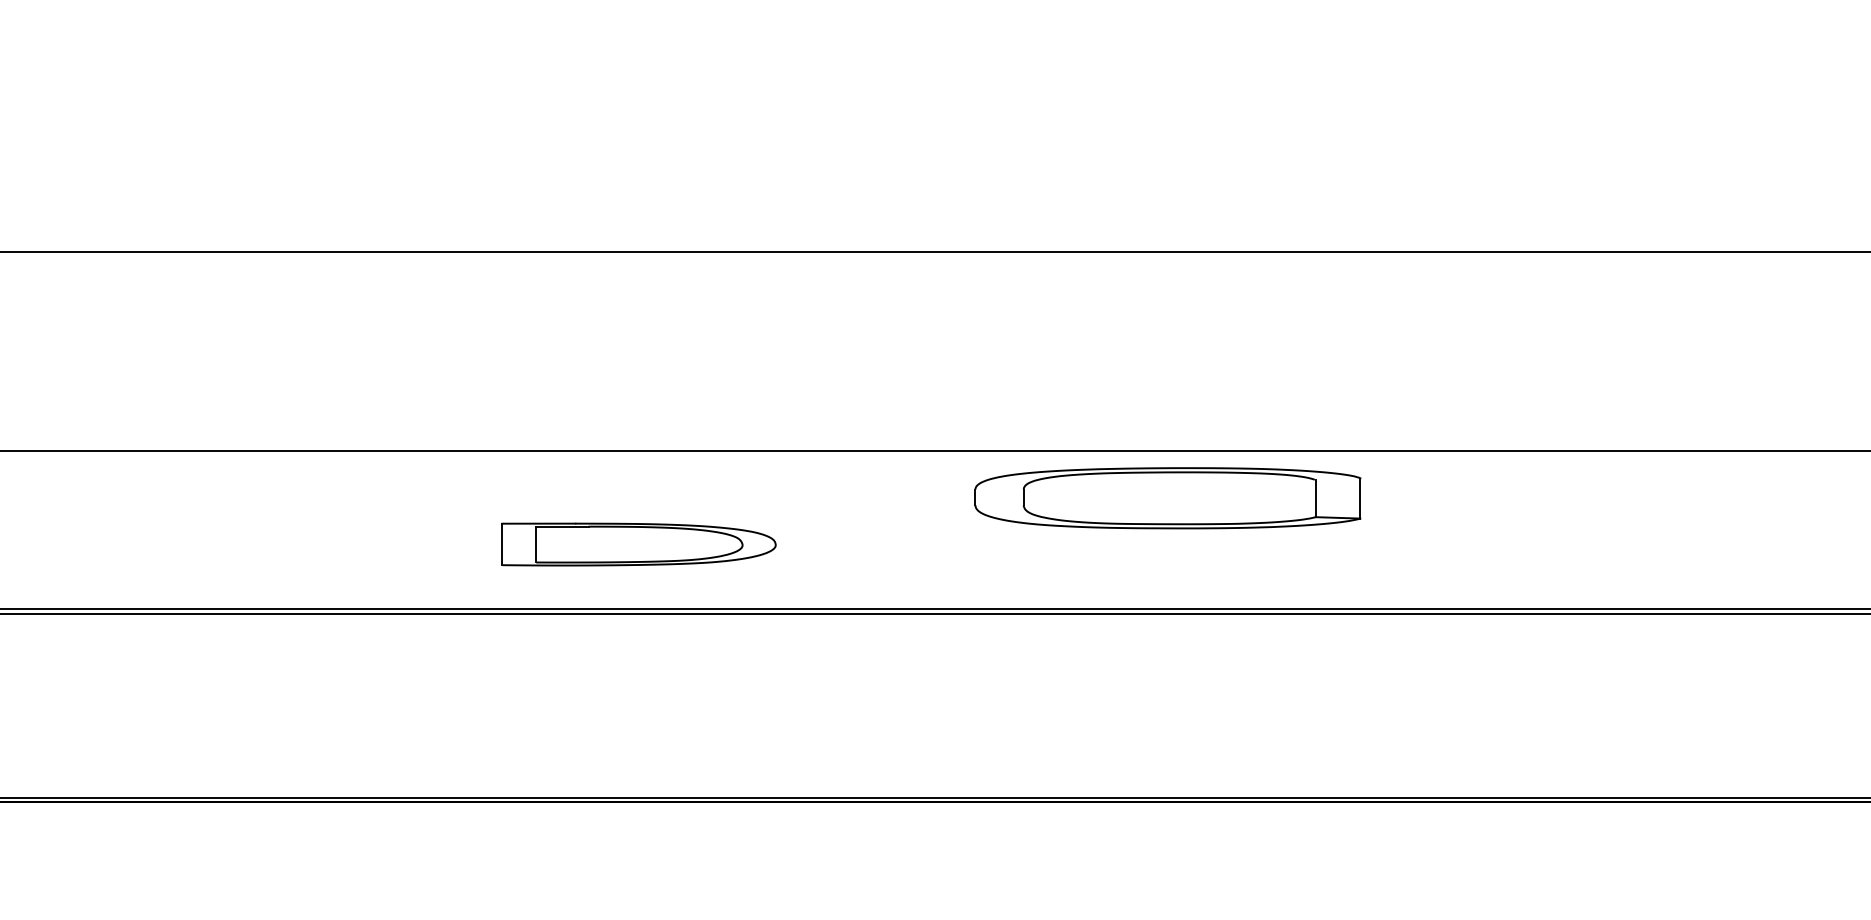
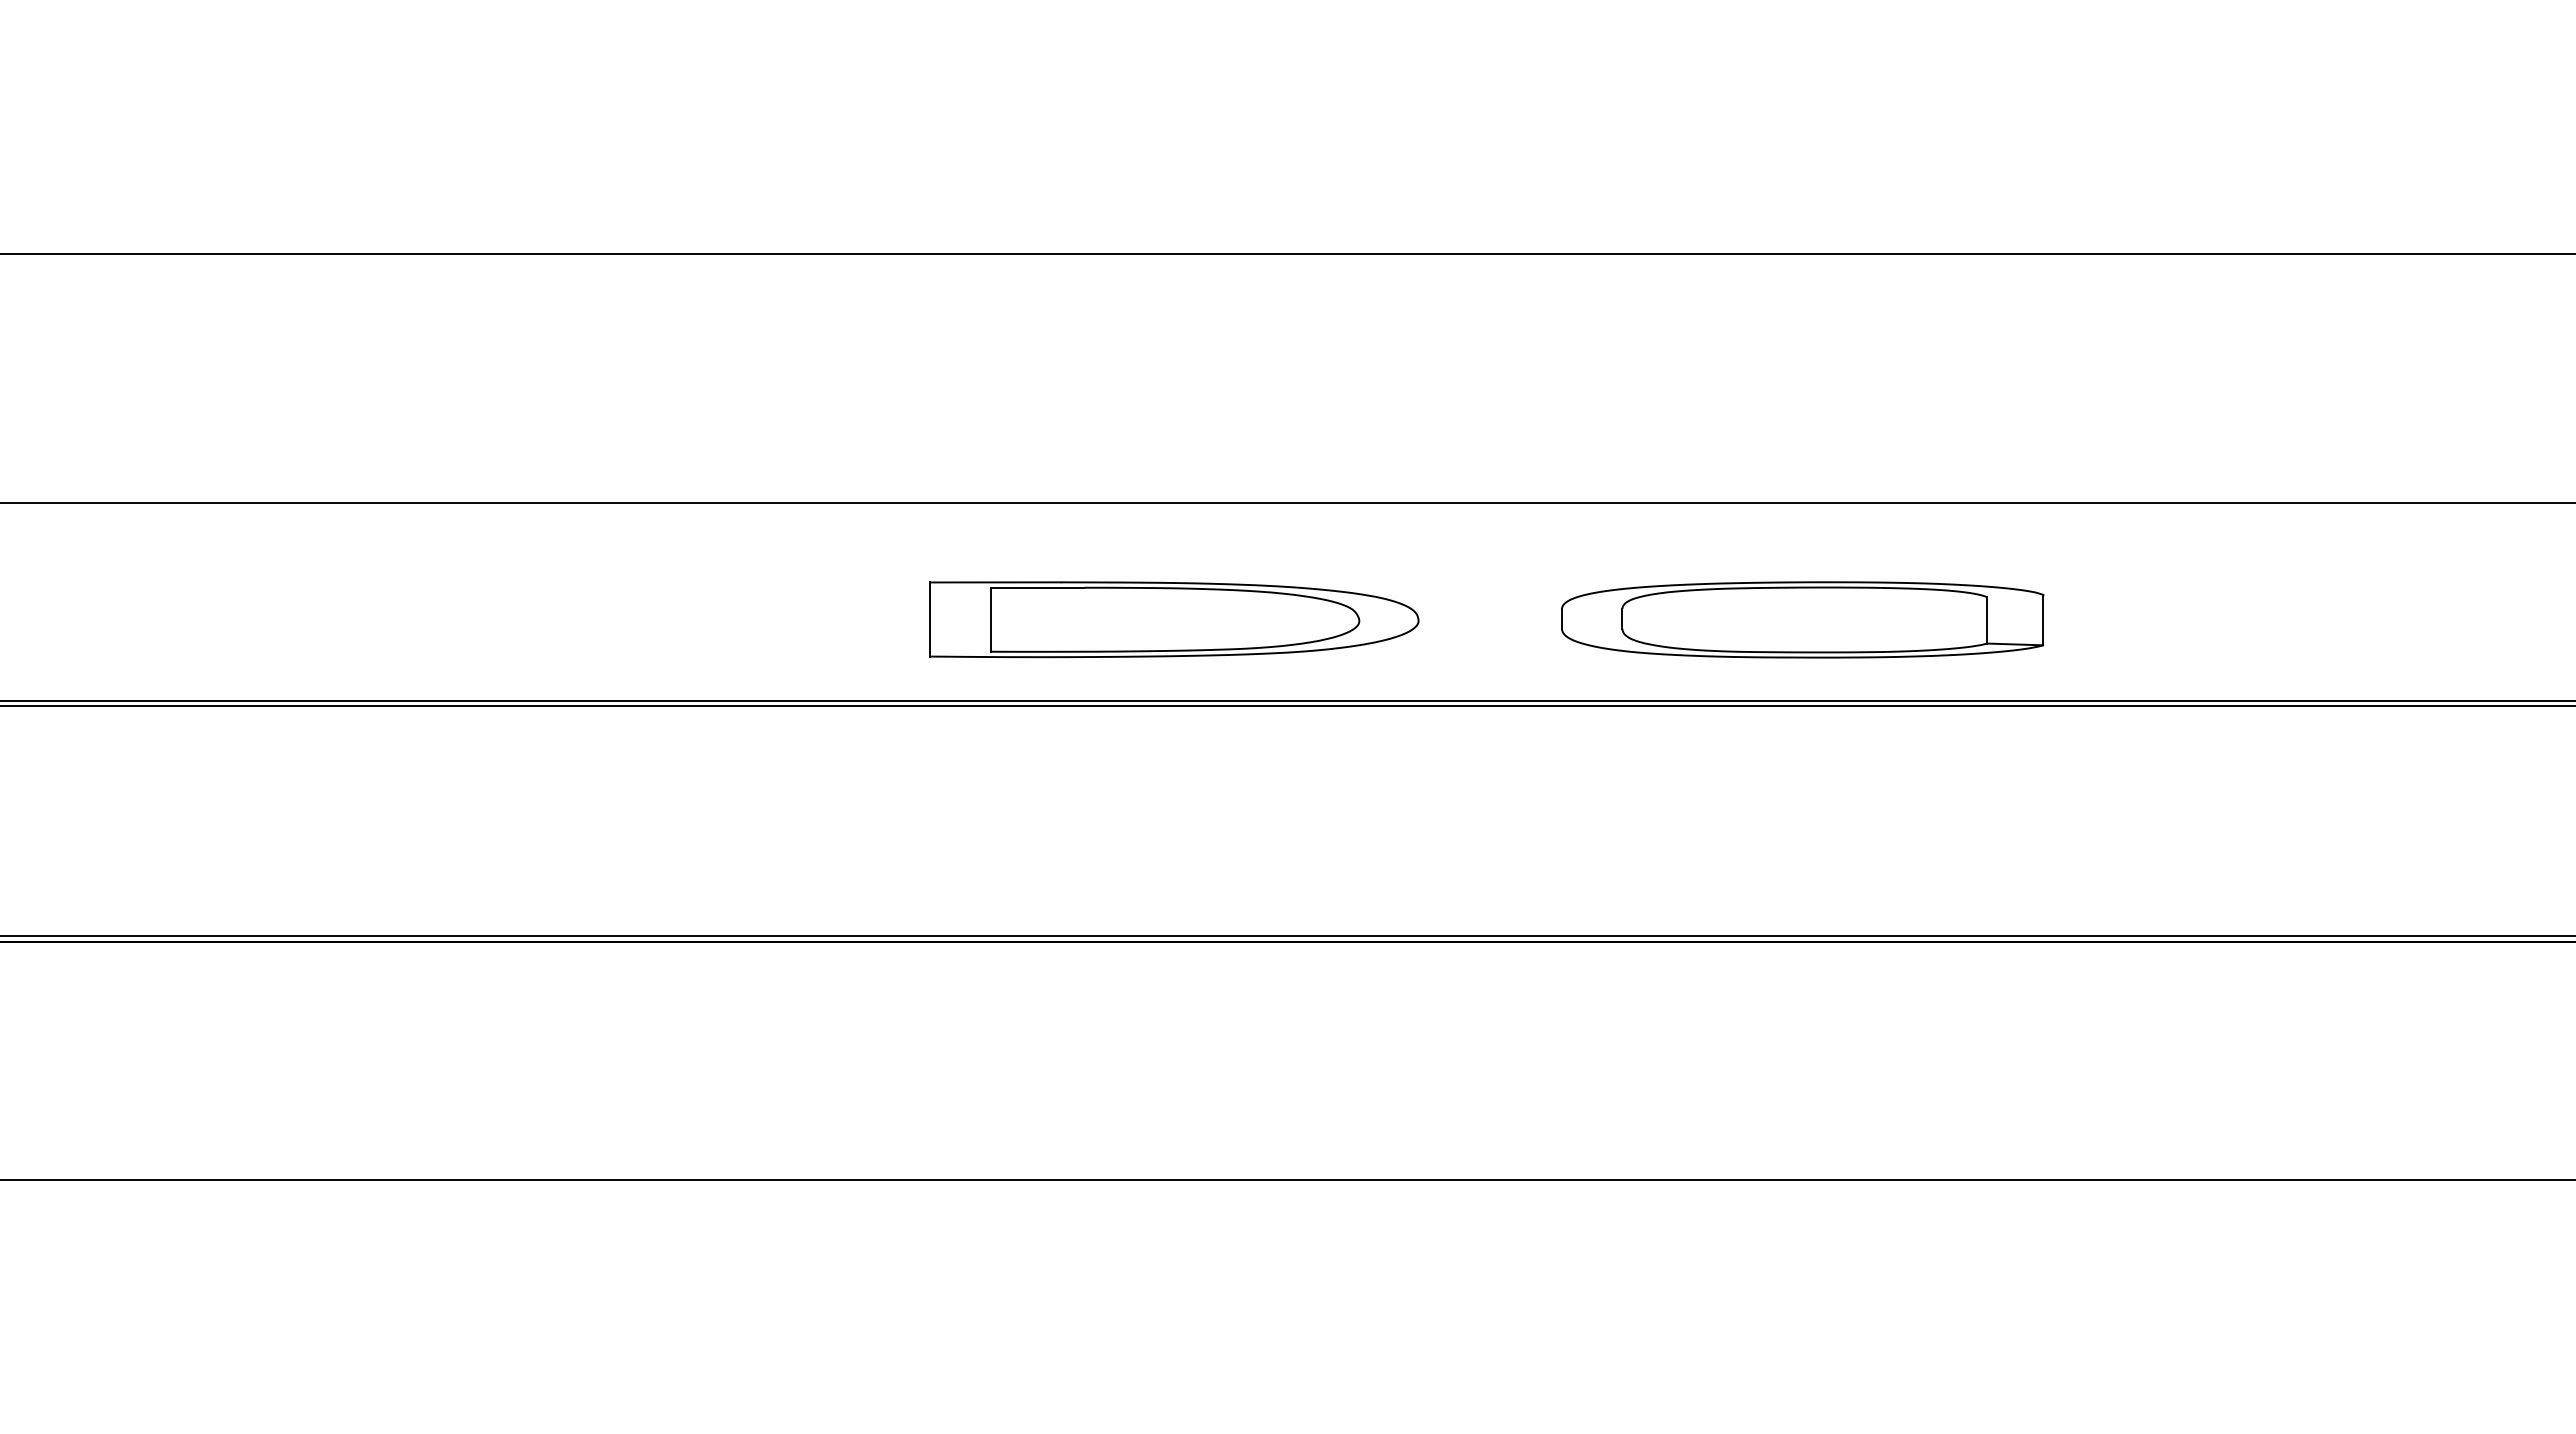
part: (1167, 497) -> (1802, 619), moved
part: (639, 544) -> (1174, 619), size x1.43

